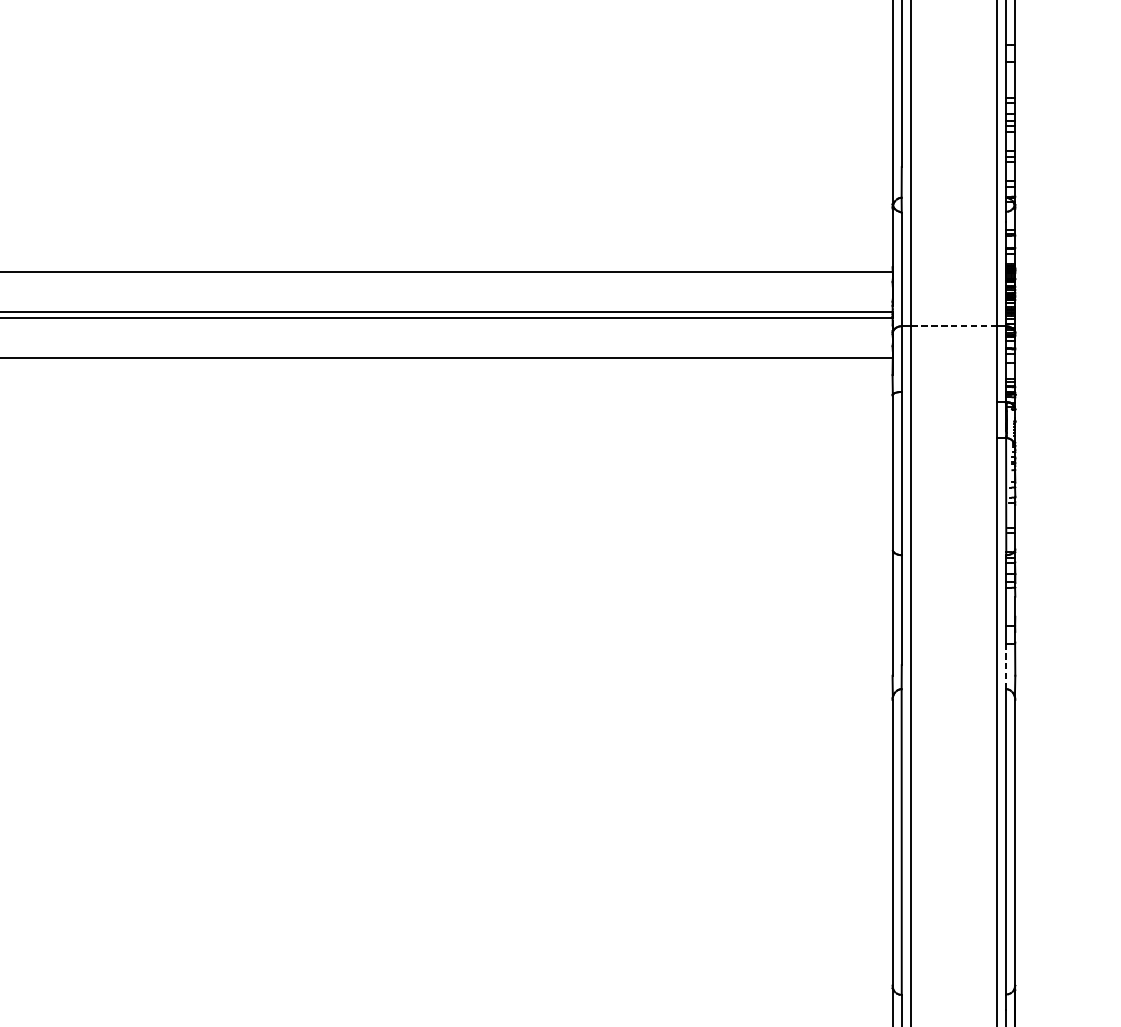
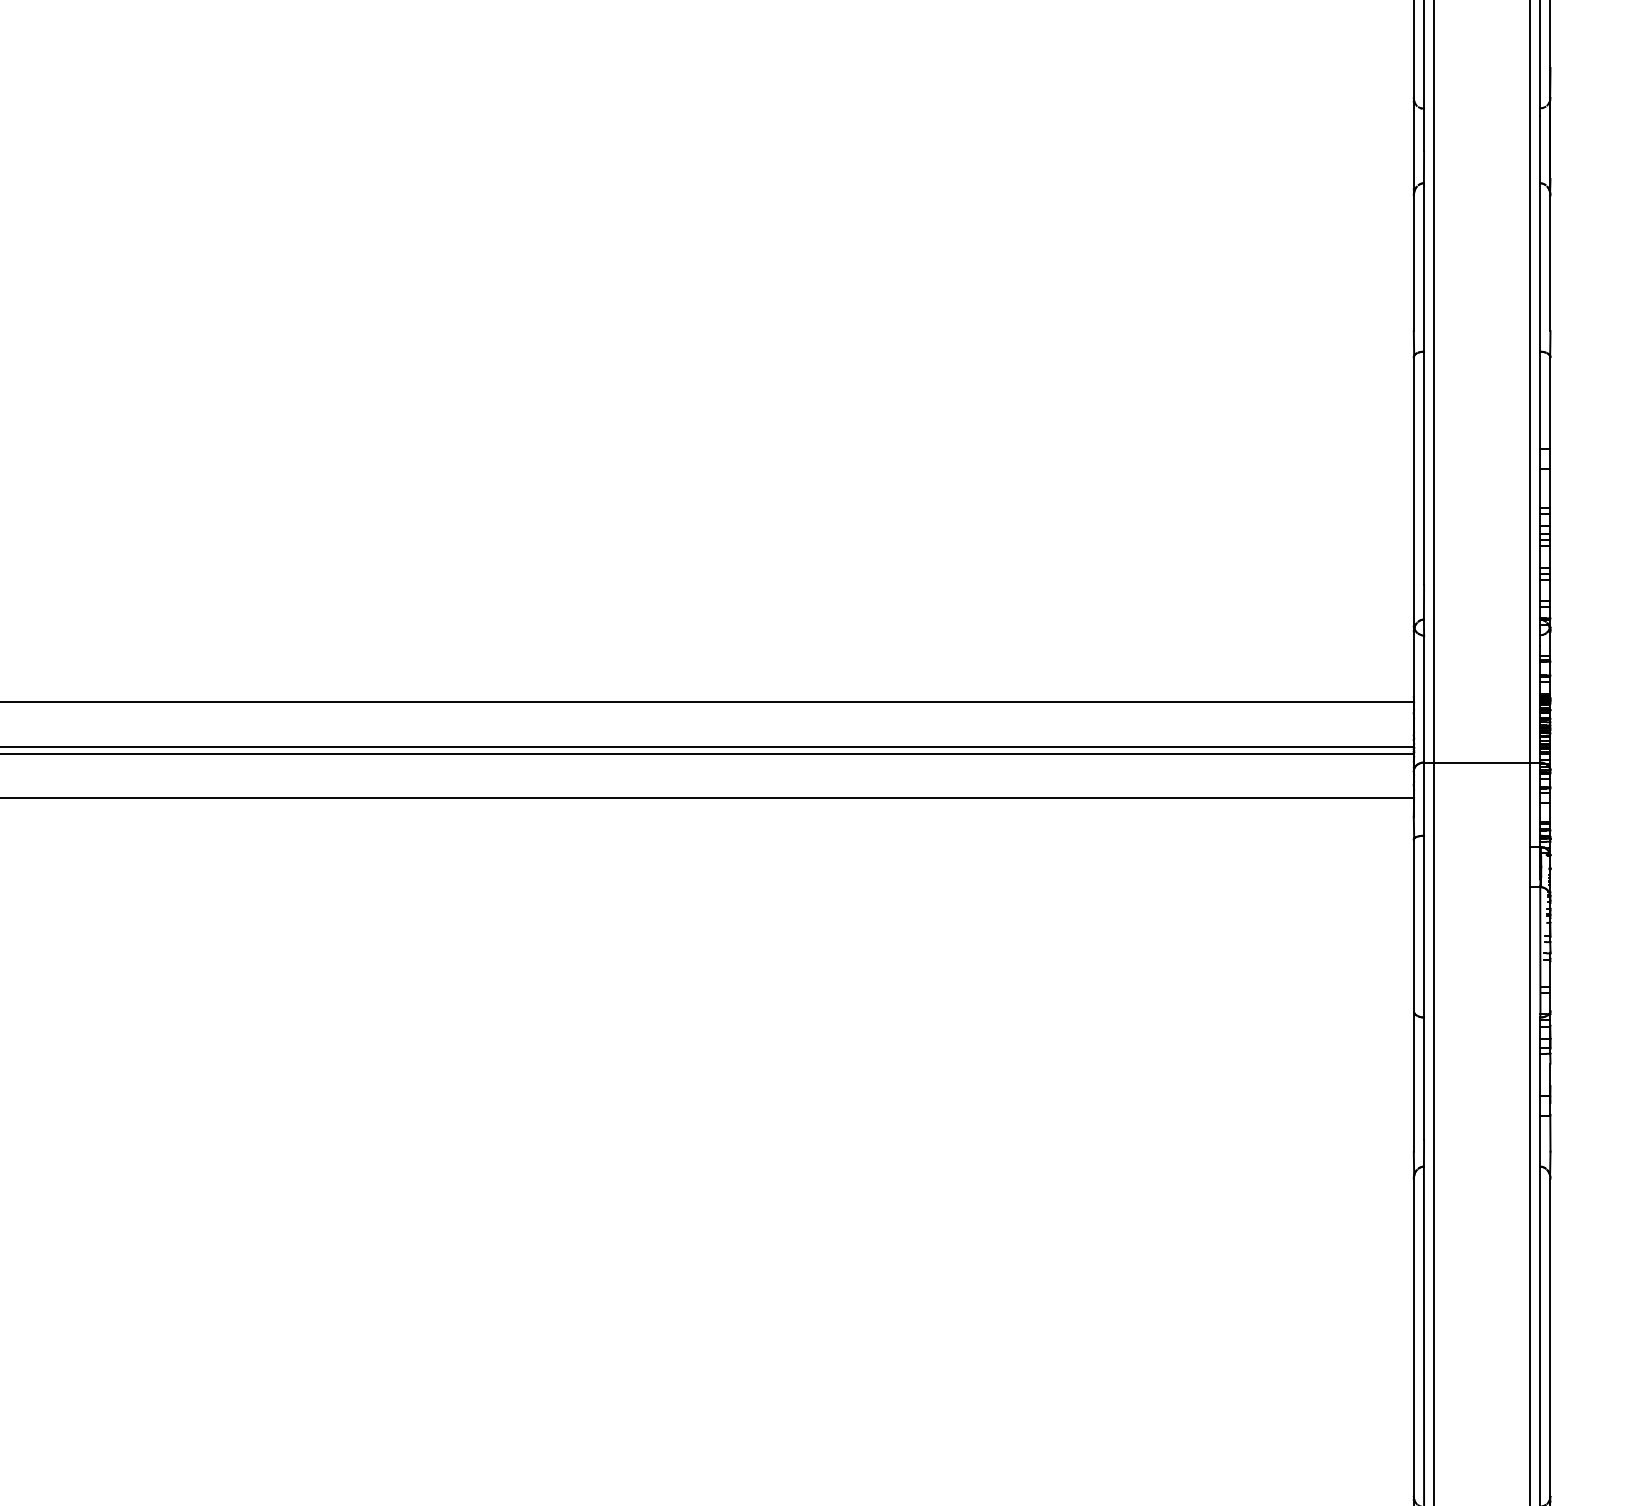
line: (954, 326) -> (1482, 762), dashed -> solid
line: (1006, 665) -> (1540, 1140), dashed -> solid

